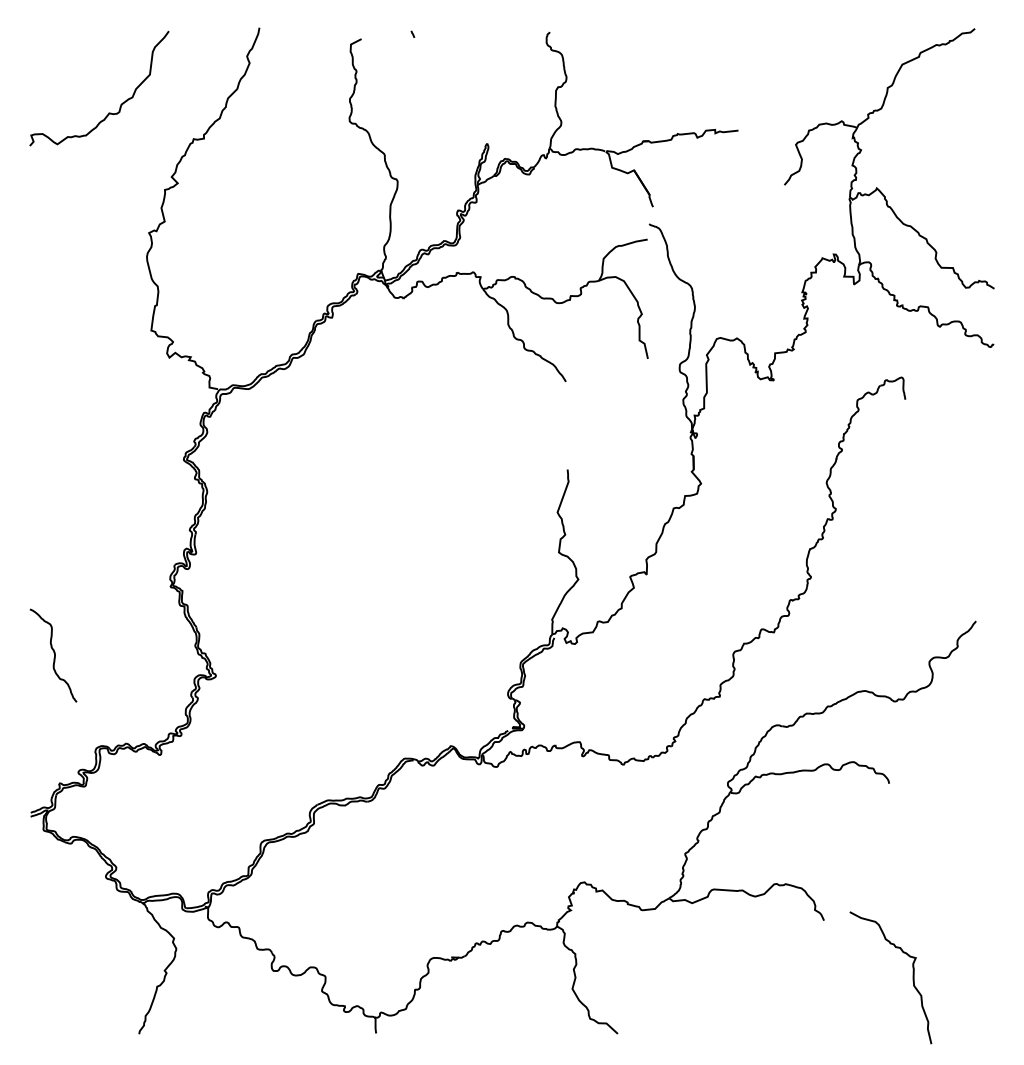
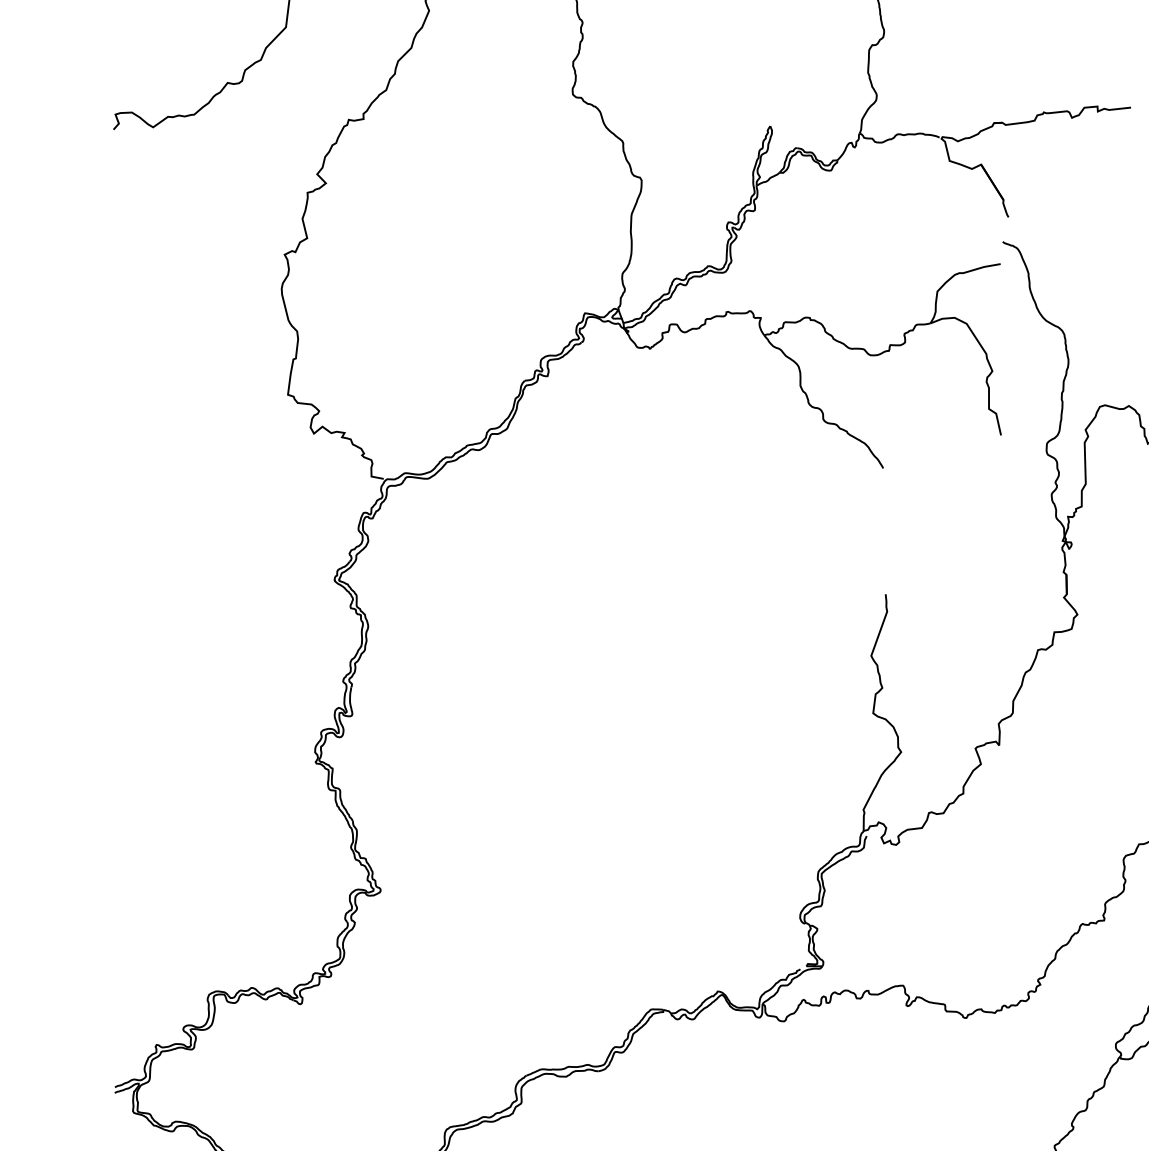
curve: (54, 655) -> (148, 861), removed

